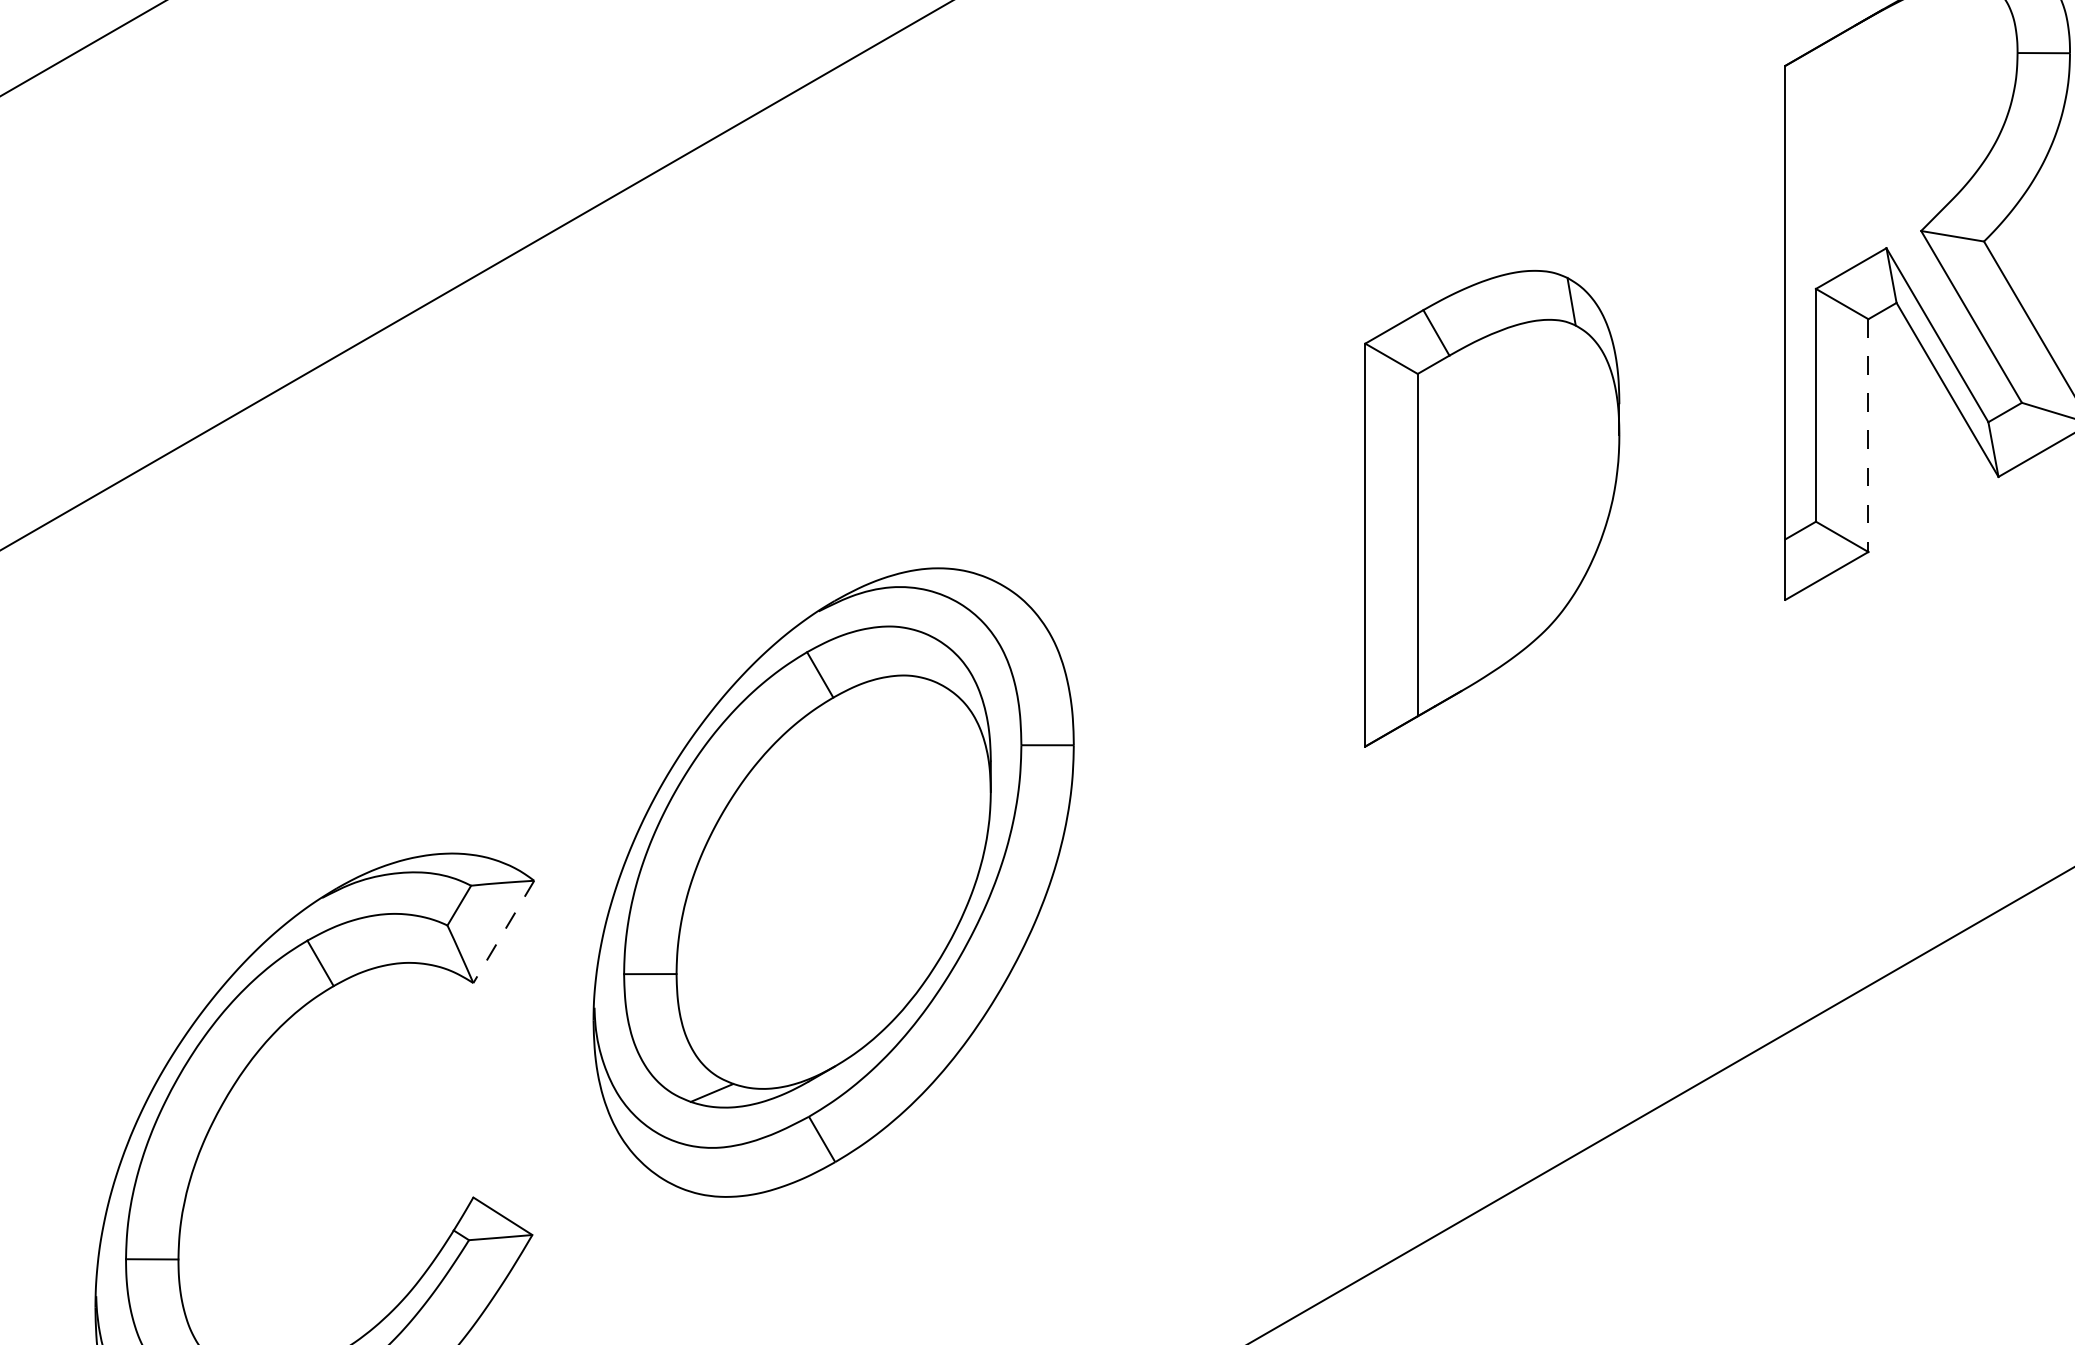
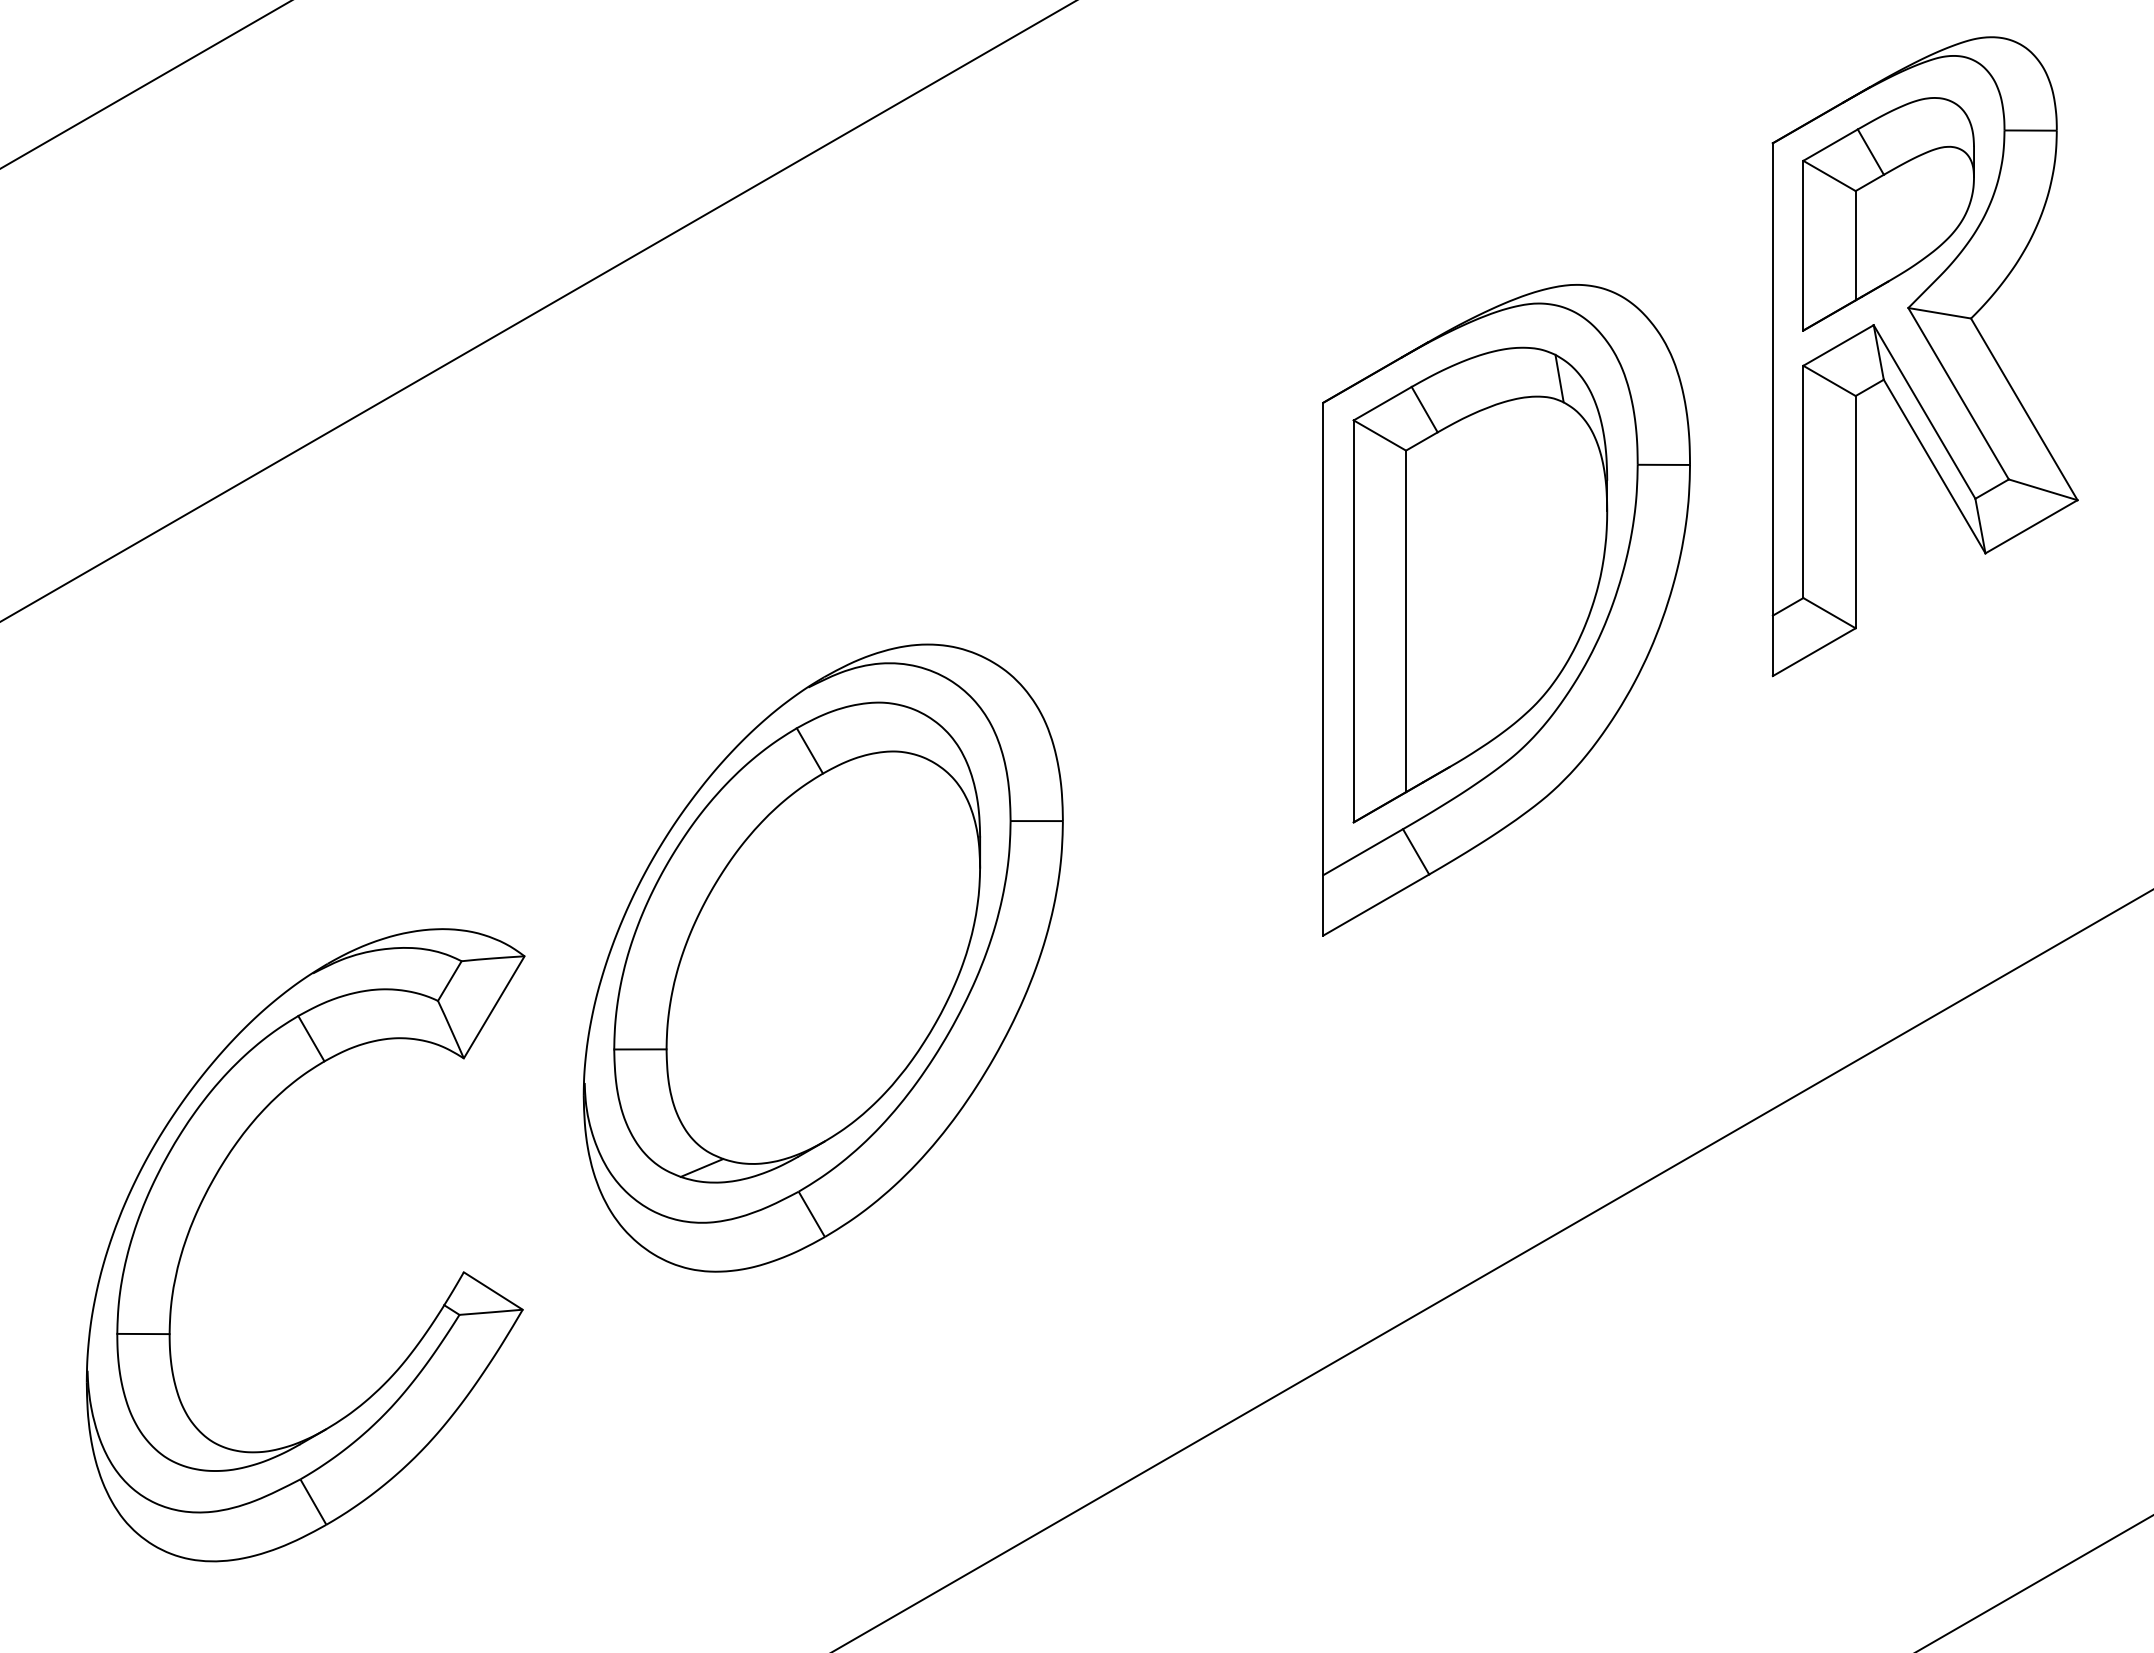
part: (1901, 137) -> (1888, 214), added
line: (1868, 435) -> (1855, 512), dashed -> solid
part: (1518, 534) -> (1506, 610), added
line: (503, 932) -> (493, 1007), dashed -> solid

